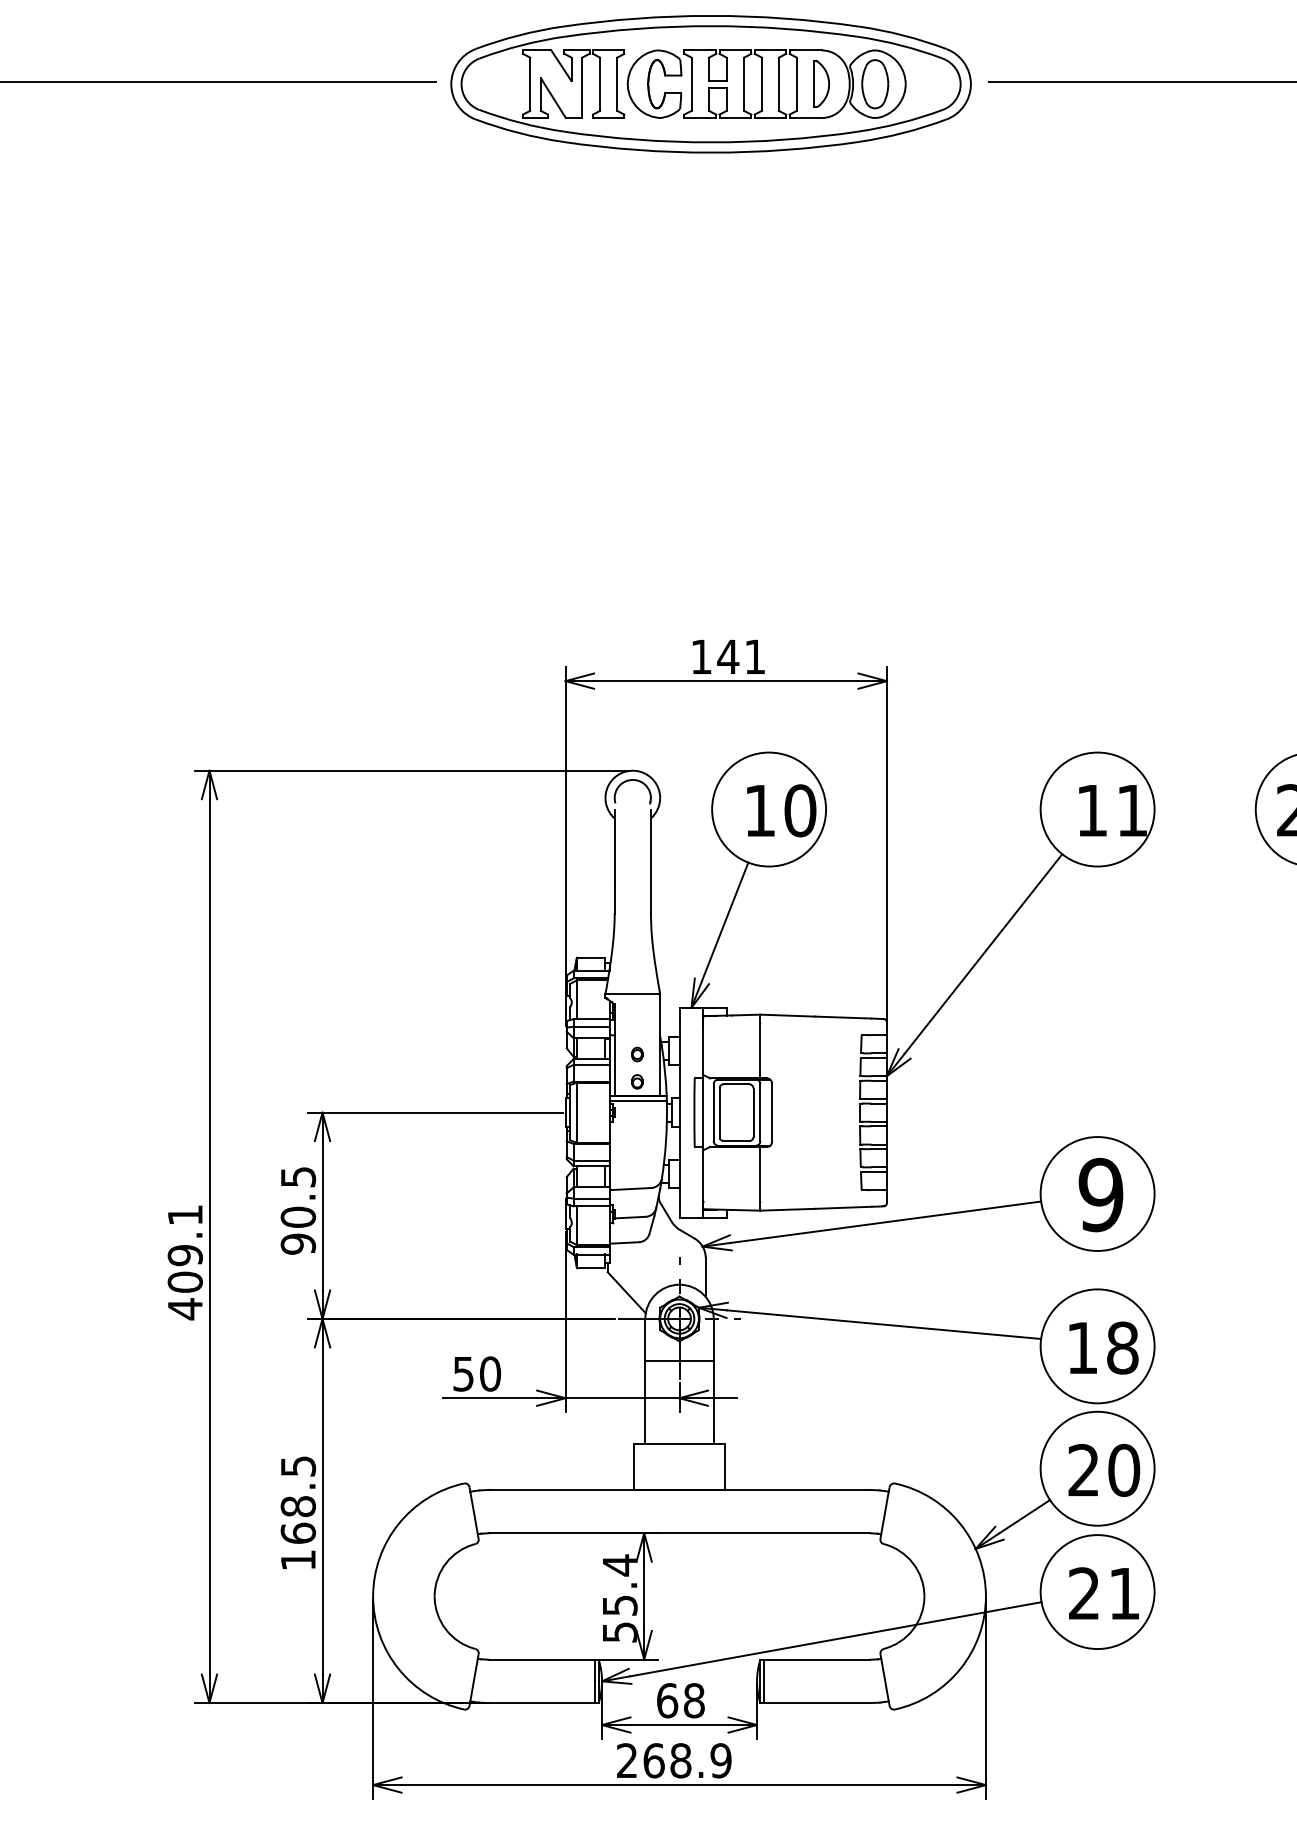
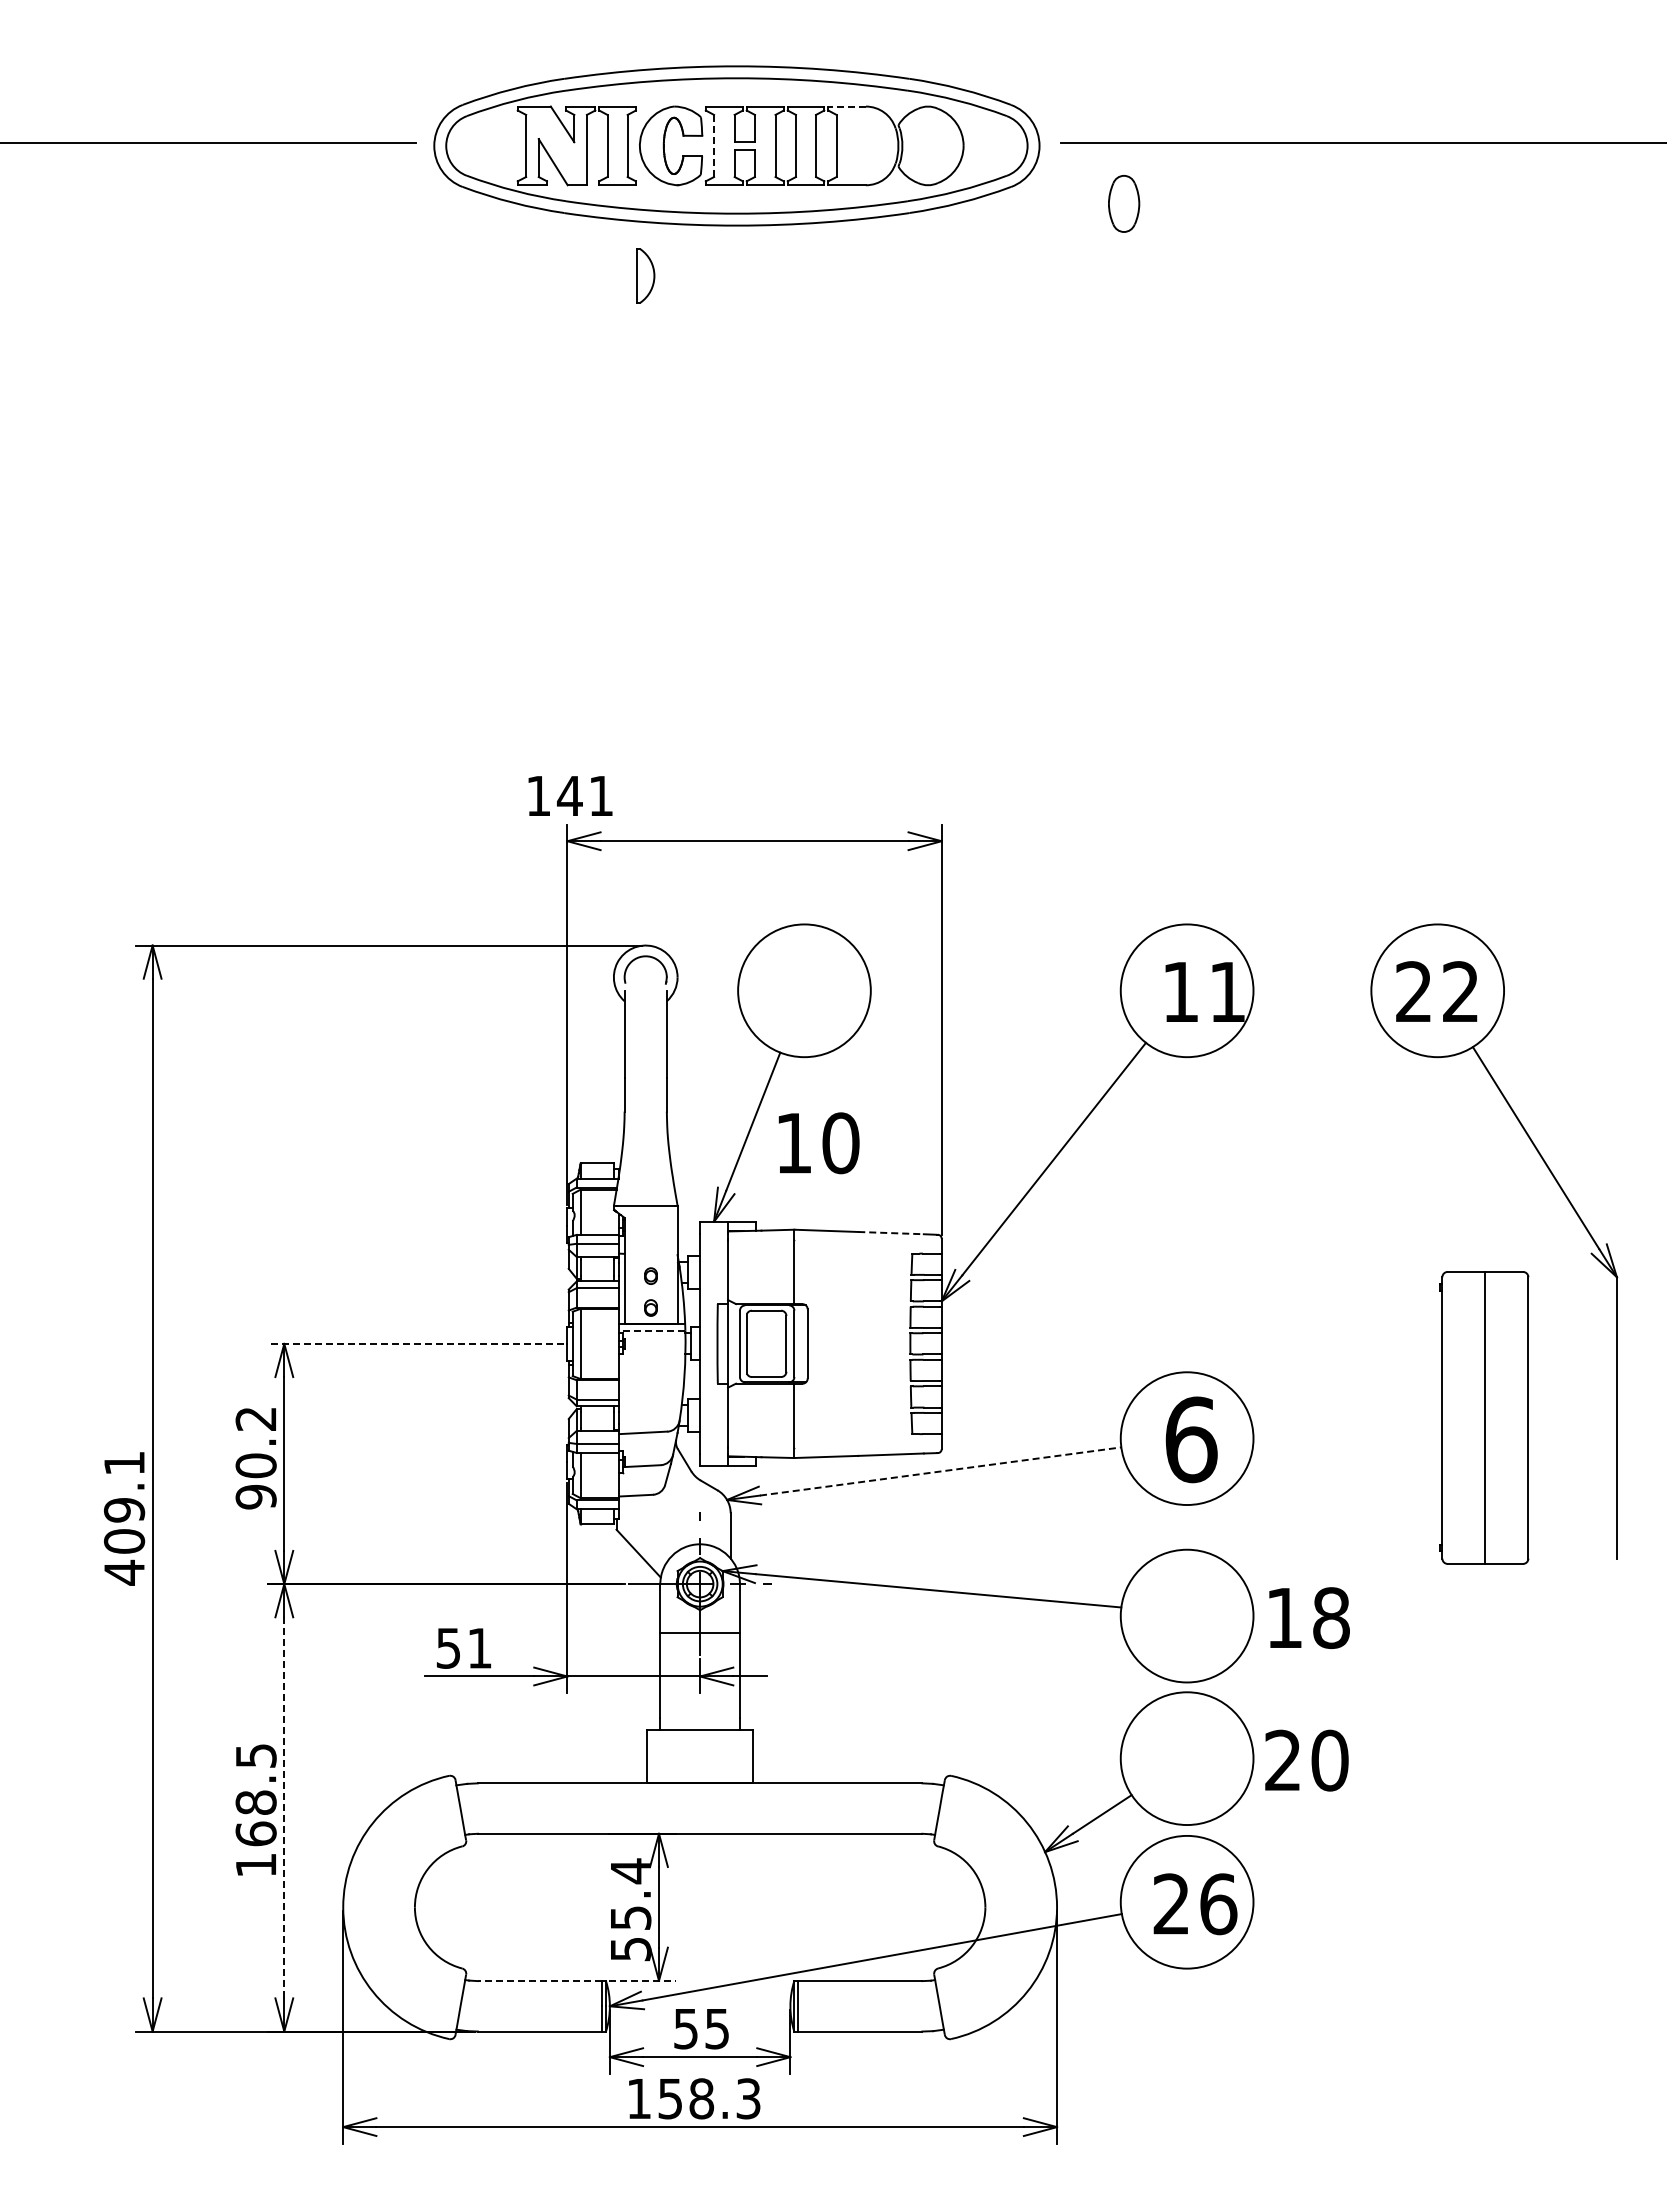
line: (806, 50) -> (847, 106), solid -> dashed
part: (821, 83) -> (645, 275), moved
part: (875, 83) -> (1124, 203), moved
line: (691, 84) -> (714, 146), solid -> dashed
text: (728, 656) -> (570, 795), moved
text: (781, 811) -> (818, 1143), moved
line: (843, 1017) -> (891, 1233), solid -> dashed
line: (637, 1101) -> (651, 1330), solid -> dashed
line: (435, 1112) -> (415, 1343), solid -> dashed
text: (297, 1176) -> (255, 1418), 90.5 -> 90.2
text: (1101, 1194) -> (1191, 1439), 9 -> 6
line: (886, 1222) -> (941, 1471), solid -> dashed
text: (1103, 1347) -> (1309, 1617), moved
text: (490, 1373) -> (479, 1647), 50 -> 51
text: (1103, 1470) -> (1306, 1760), moved
line: (322, 1510) -> (284, 1807), solid -> dashed
text: (1124, 1593) -> (1218, 1904), 21 -> 26
line: (630, 1659) -> (642, 1980), solid -> dashed
line: (541, 1660) -> (539, 1981), solid -> dashed
text: (680, 1700) -> (701, 2028), 68 -> 55
text: (673, 1760) -> (693, 2098), 268.9 -> 158.3

